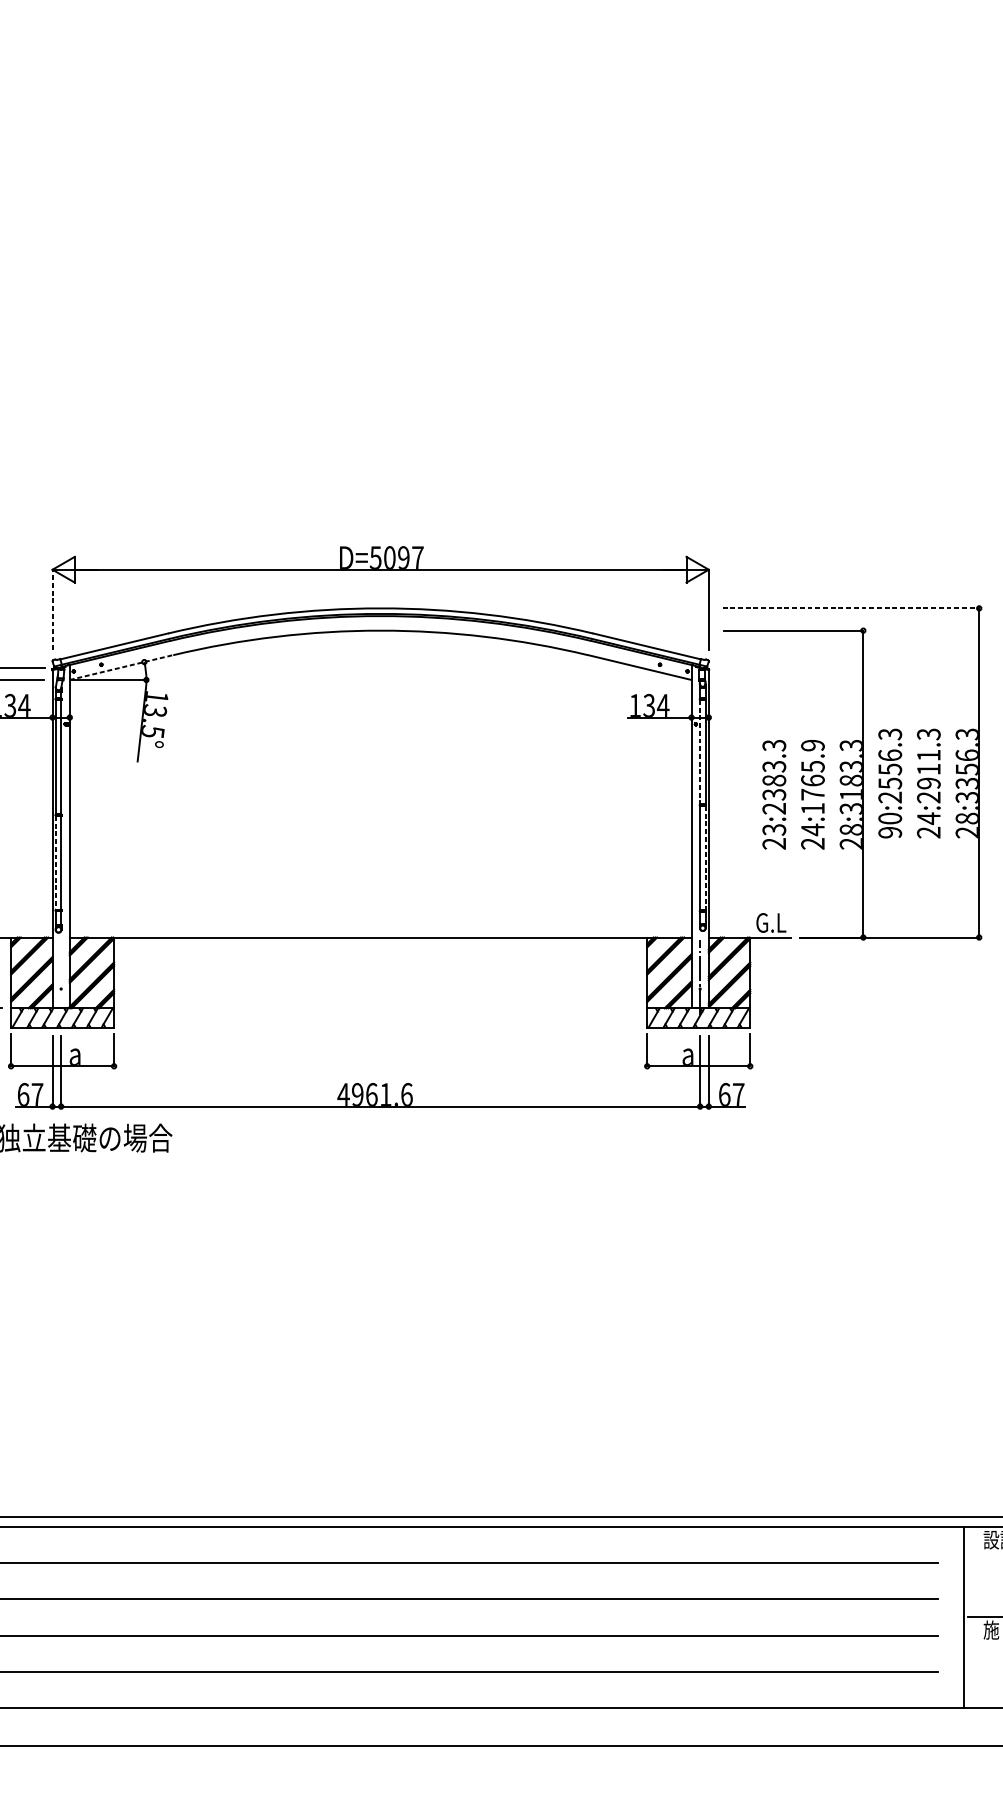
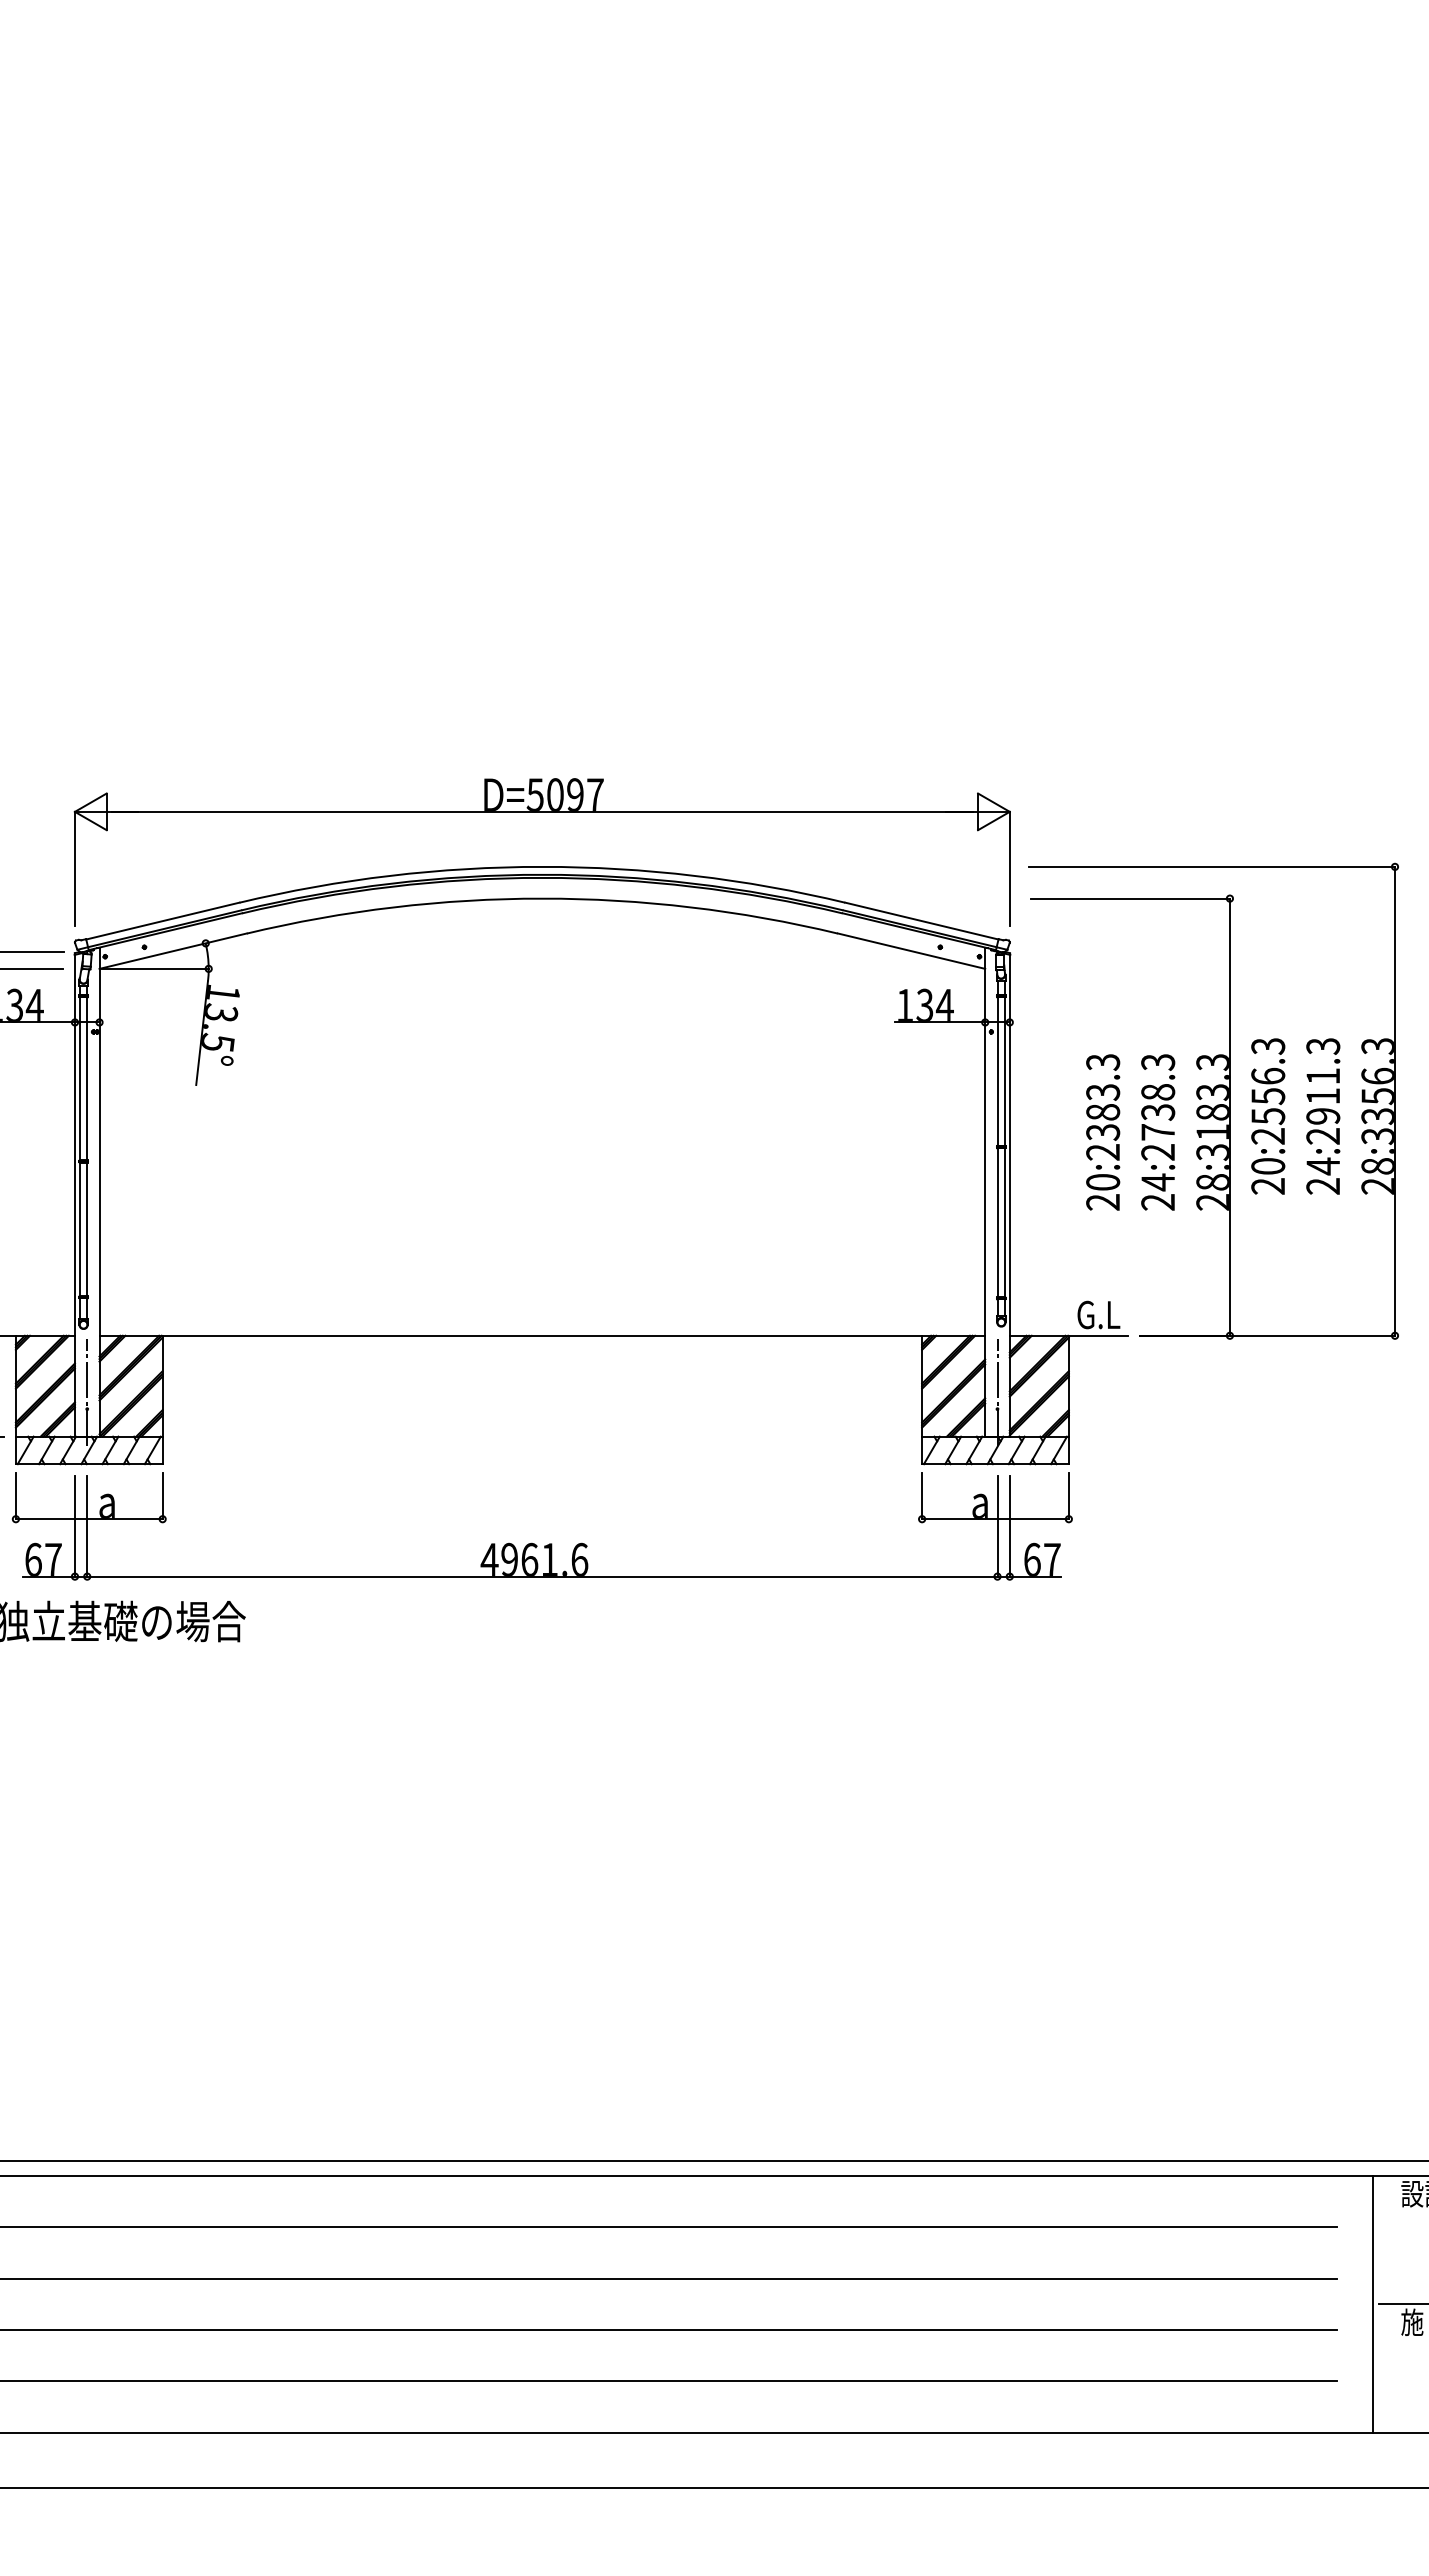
line: (851, 608) -> (1212, 866), dashed -> solid
line: (52, 609) -> (74, 868), dashed -> solid
line: (121, 667) -> (173, 951), dashed -> solid
line: (700, 752) -> (997, 1072), dashed -> solid
text: (813, 777) -> (1158, 1107), 24:1765.9 -> 24:2738.3
text: (774, 829) -> (1103, 1182), 23:2383.3 -> 20:2383.3
text: (890, 832) -> (1268, 1186), 90:2556.3 -> 20:2556.3
line: (705, 858) -> (1005, 1223), dashed -> solid
line: (55, 862) -> (79, 1229), dashed -> solid
line: (61, 977) -> (87, 1392), added

